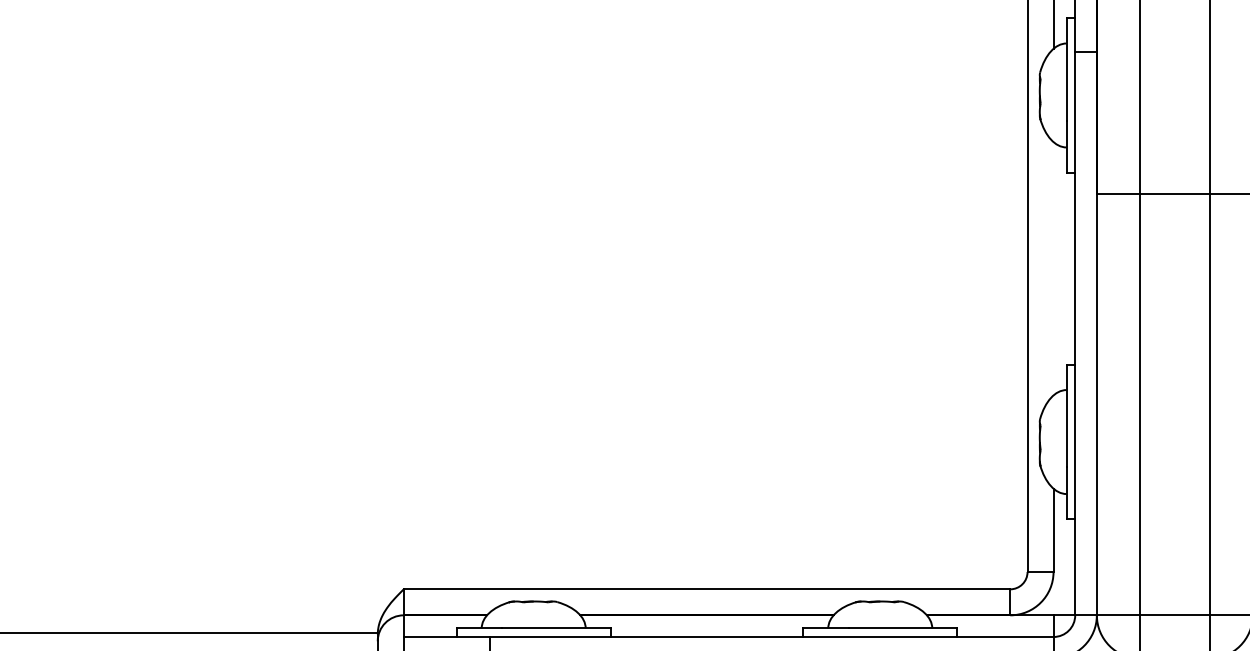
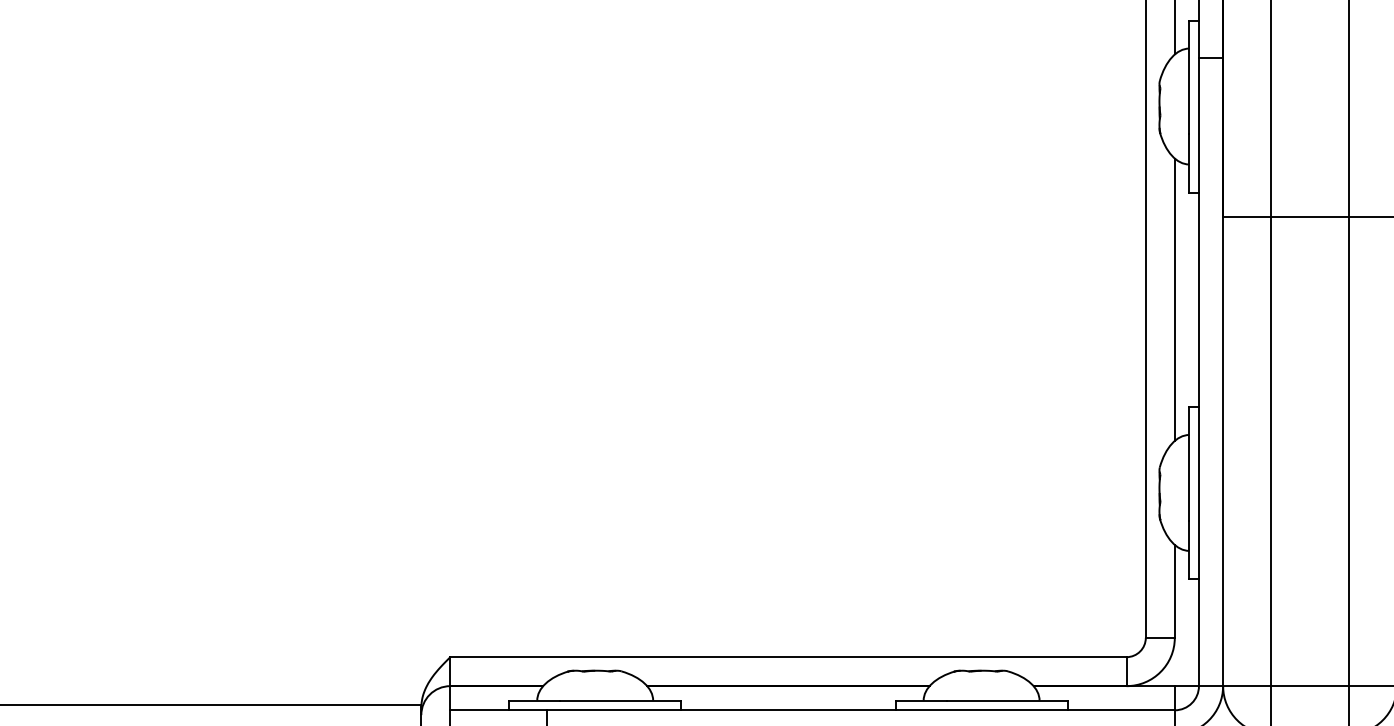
line: (1053, 268) -> (1174, 299), added

